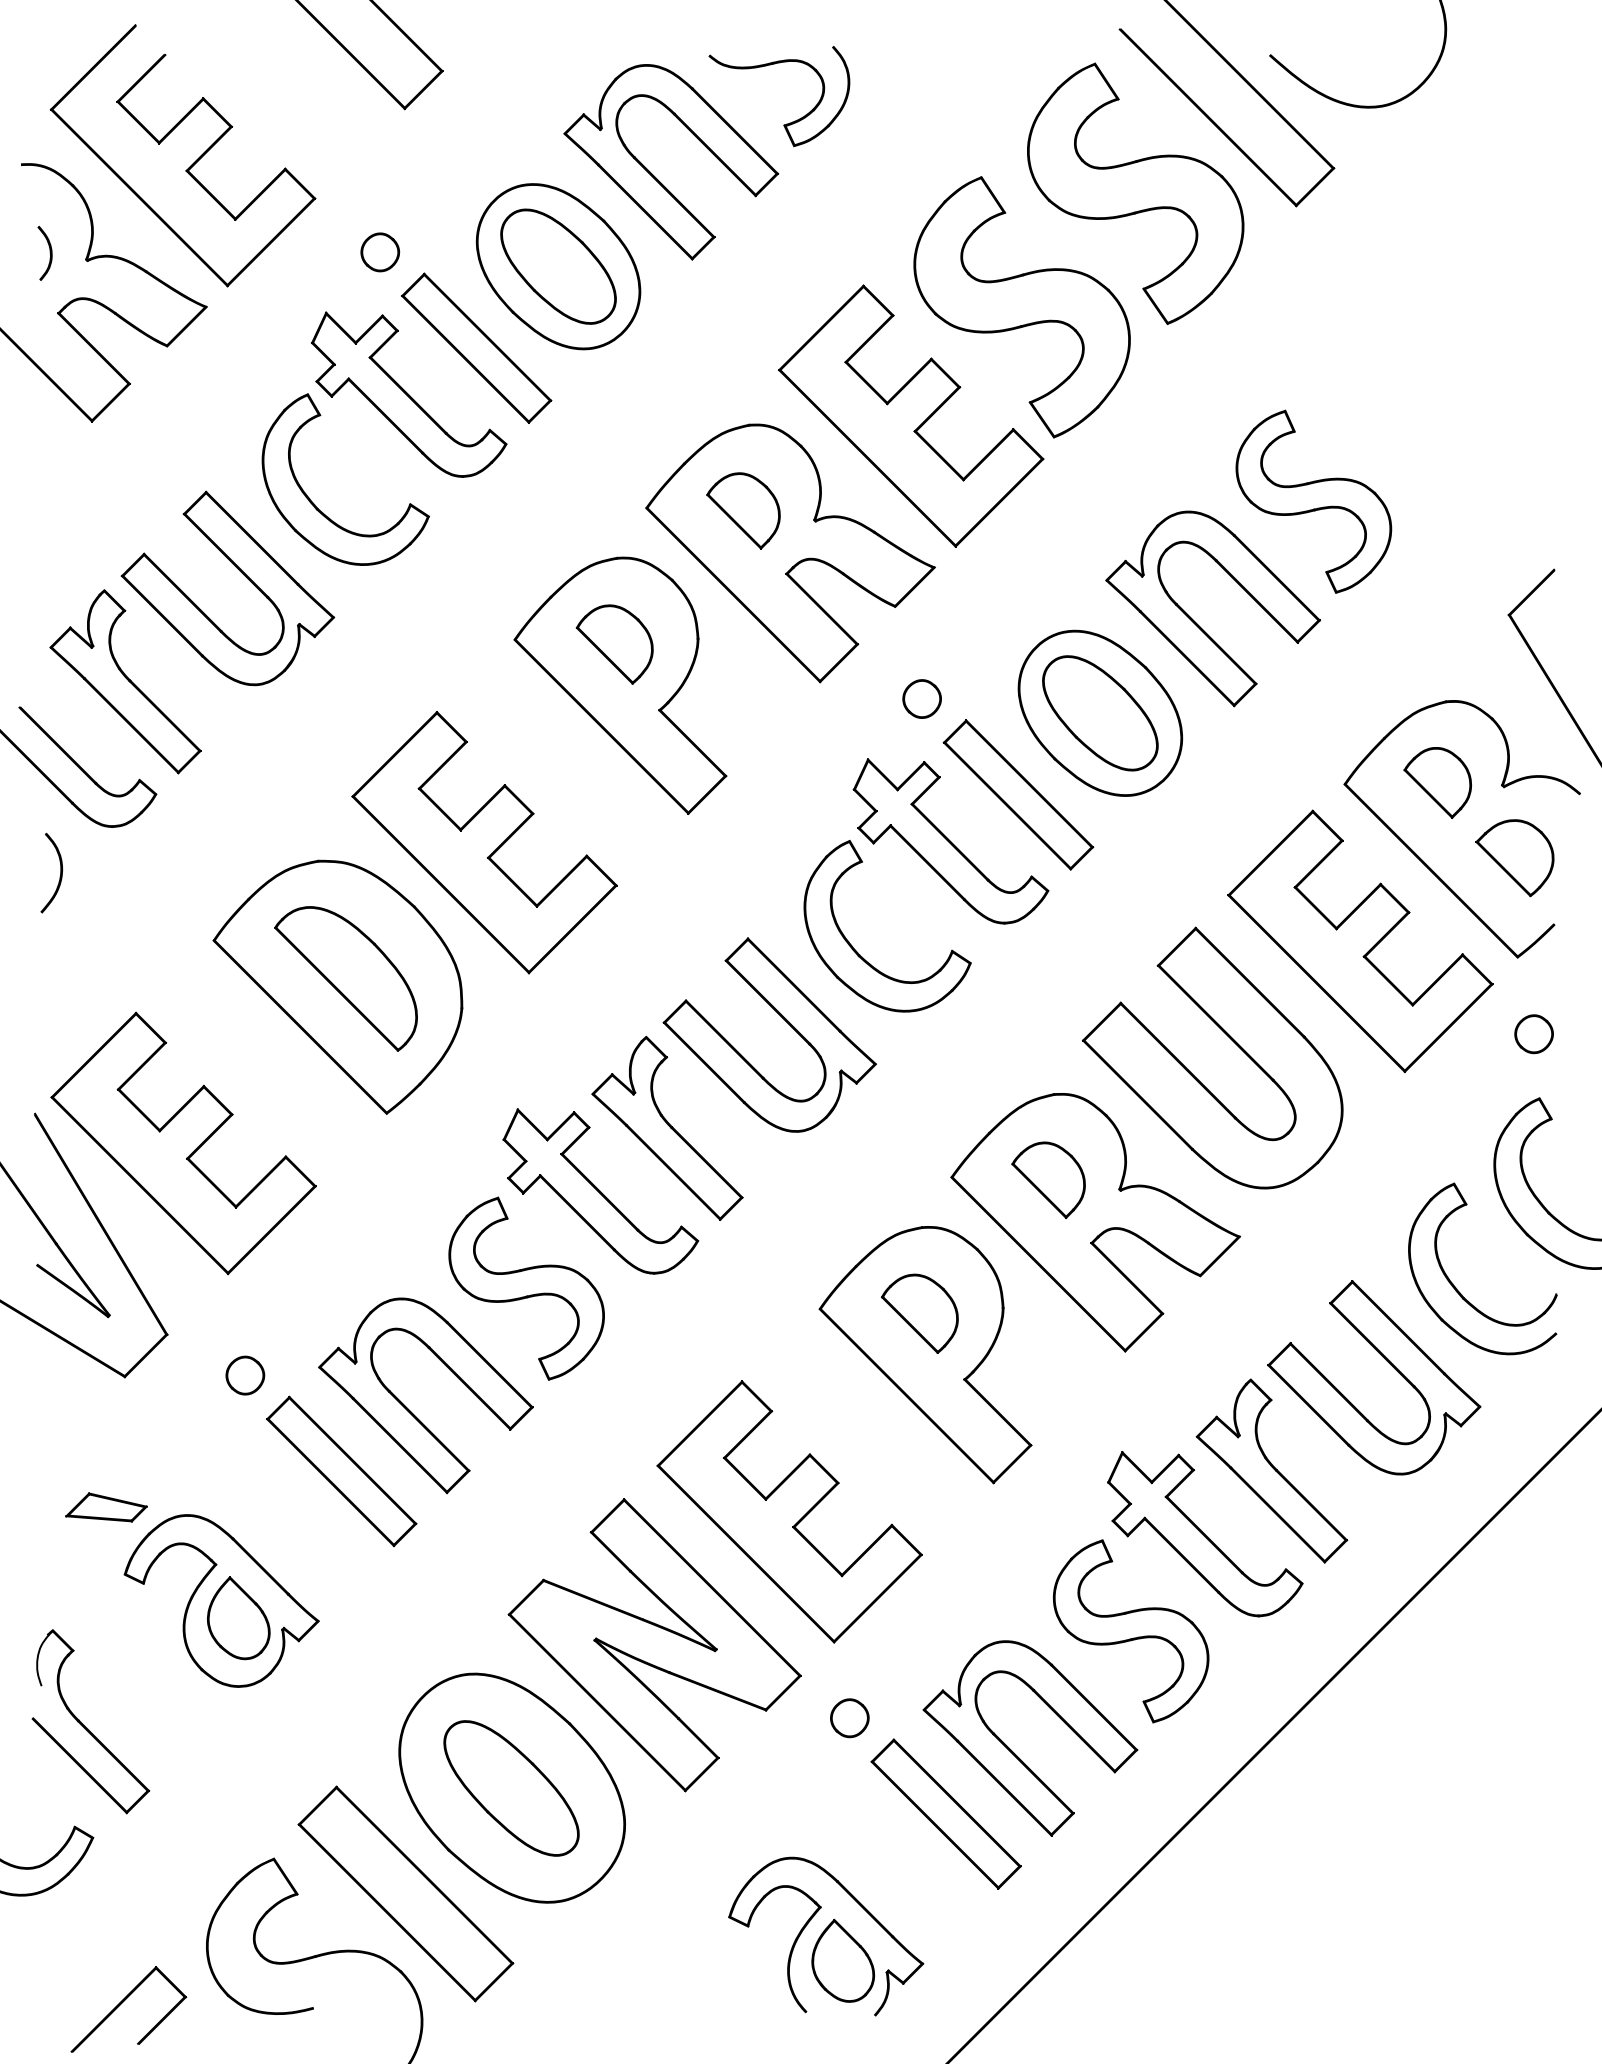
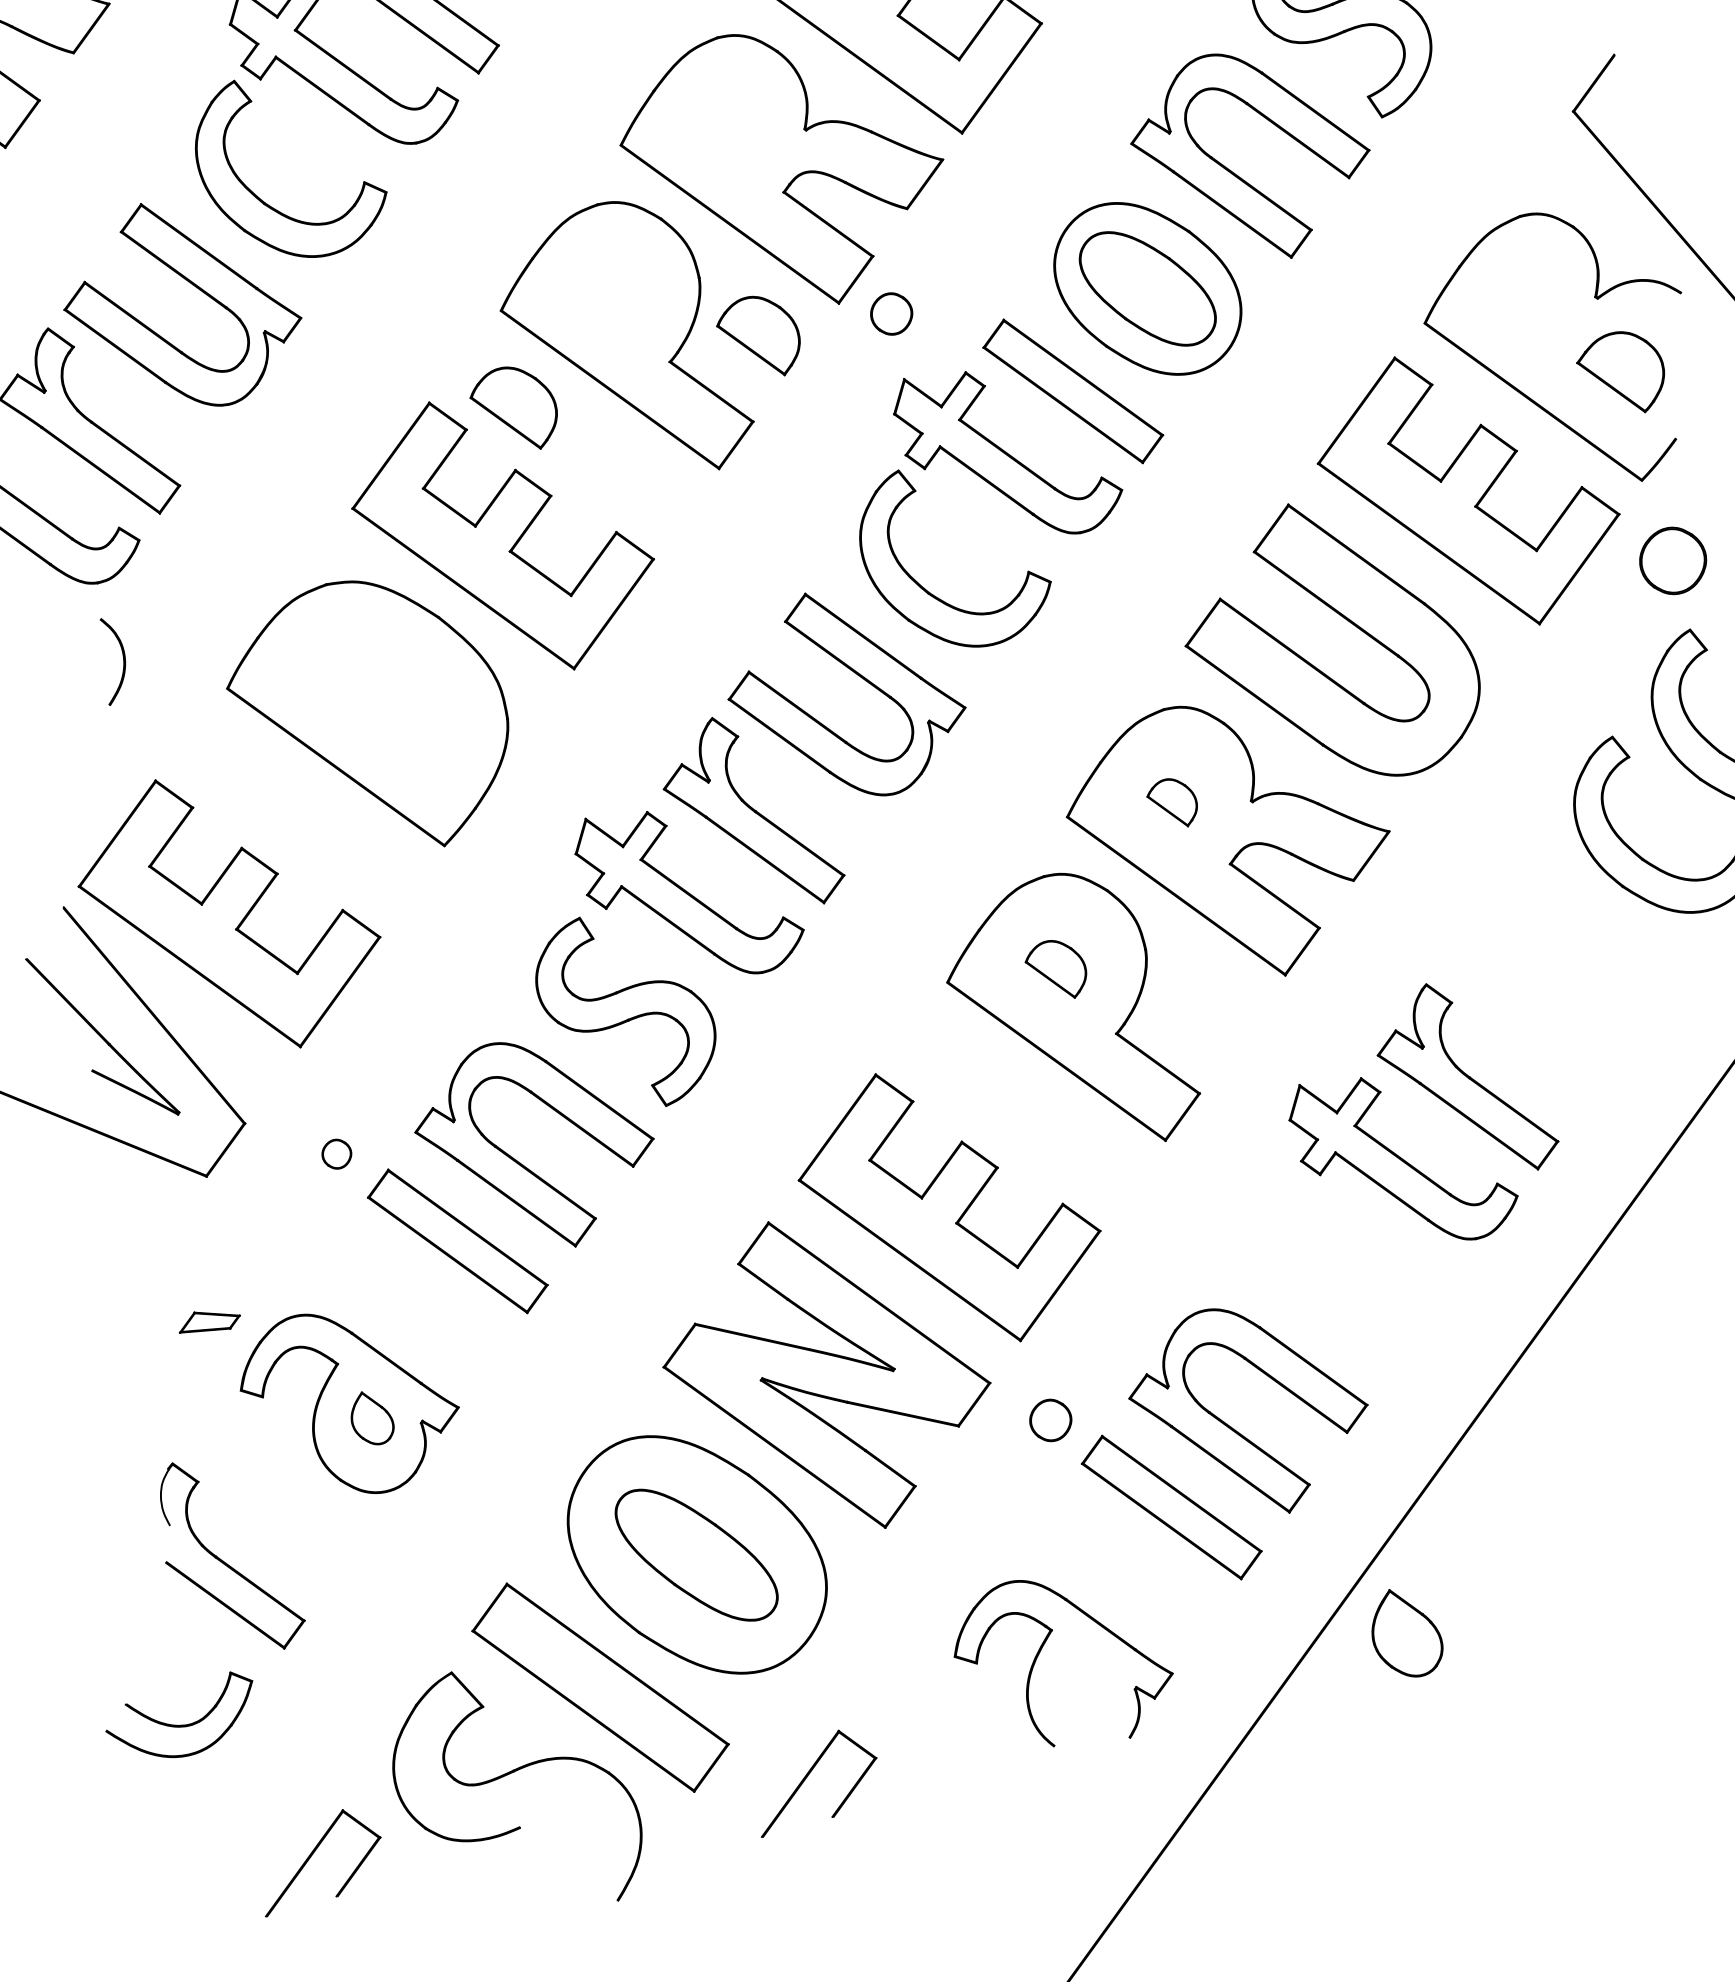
part: (743, 510) -> (759, 336), moved
part: (614, 644) -> (514, 409), moved
part: (921, 698) -> (890, 313), moved
part: (1437, 782) -> (1524, 305), removed
part: (59, 876) -> (122, 663), moved
part: (345, 978) -> (376, 706), removed
part: (1533, 1034) -> (1672, 561), size x1.6
part: (1048, 1180) -> (1172, 803), size x0.6
part: (919, 1313) -> (1056, 970), size x0.7
part: (1388, 1363) -> (1572, 942), removed
part: (245, 1375) -> (336, 1154), size x0.7
part: (106, 1507) -> (209, 1321), size x0.7
part: (238, 1618) -> (371, 1418), size x0.6
part: (1130, 1631) -> (1339, 1277), removed
part: (843, 1960) -> (1406, 1632), moved
part: (580, 2003) -> (808, 1776), added

